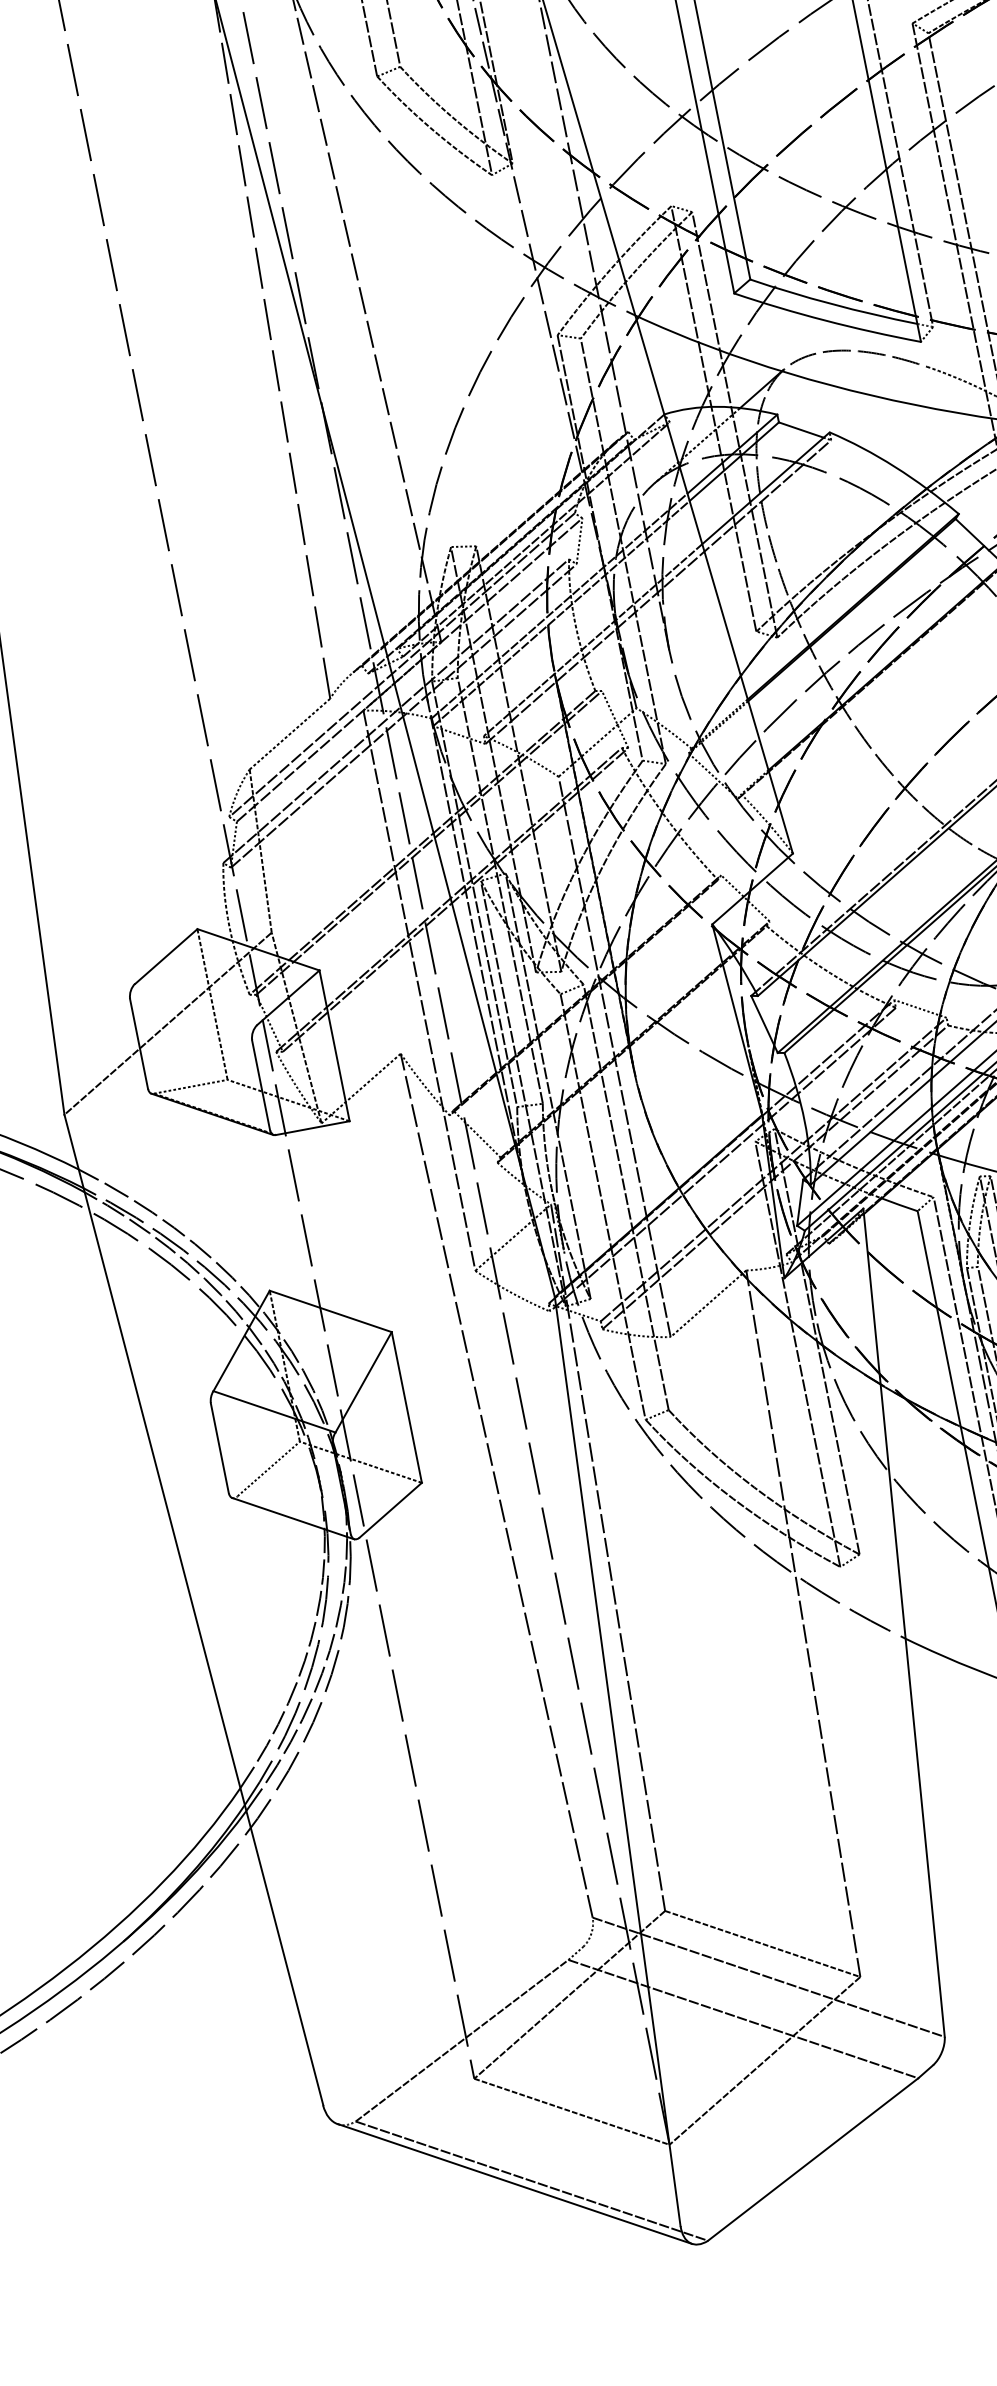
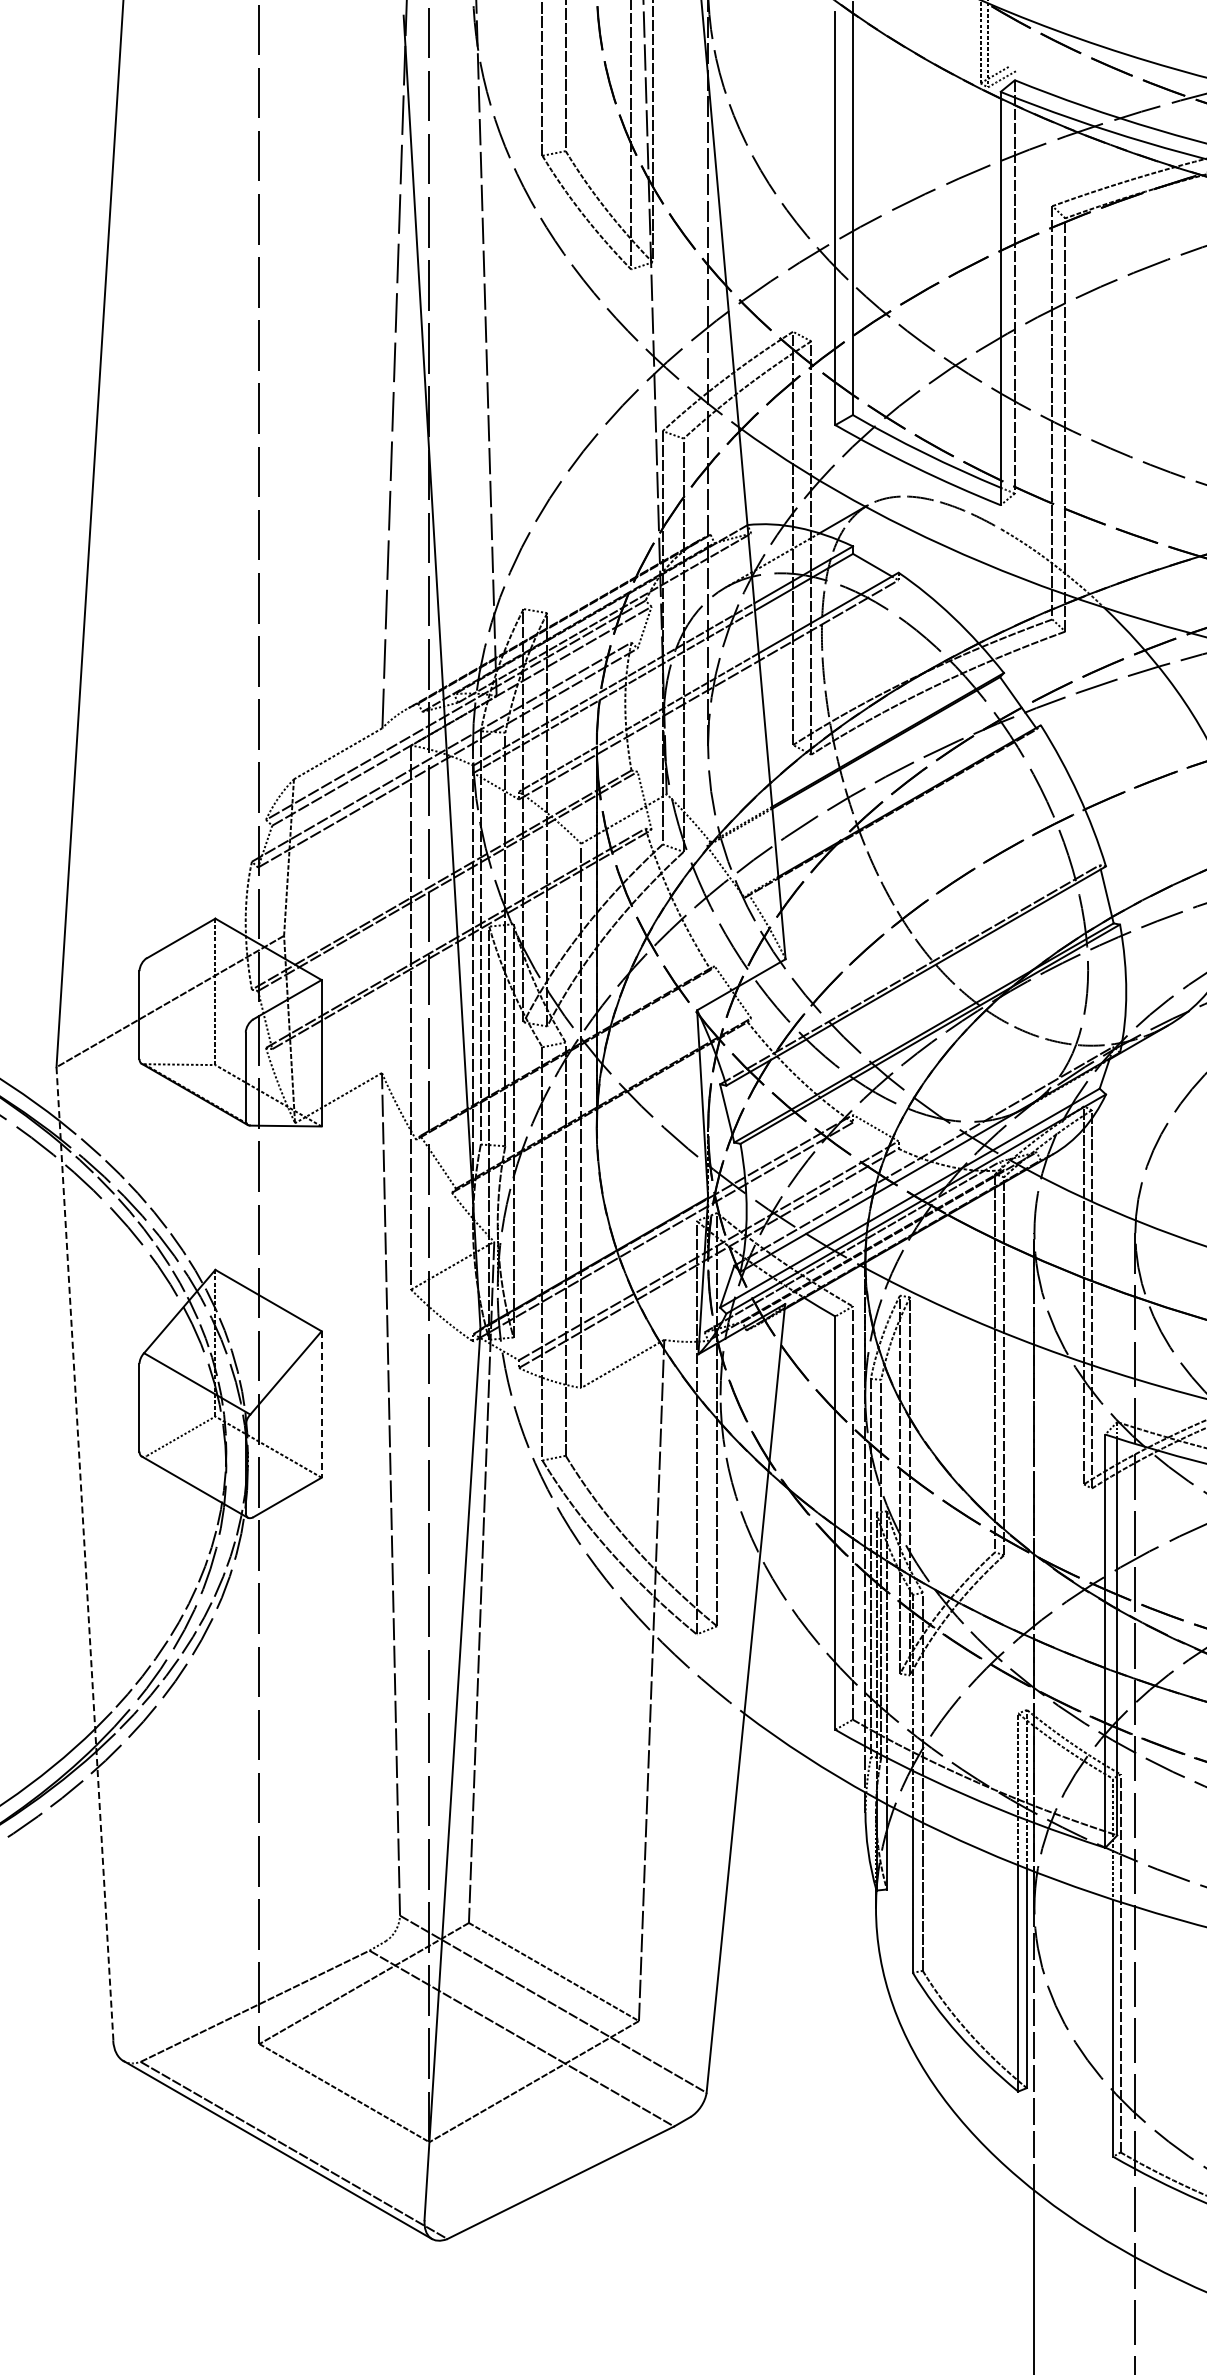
line: (406, 1408) -> (321, 1405), solid -> dashed
line: (193, 1609) -> (84, 1553), solid -> dashed

